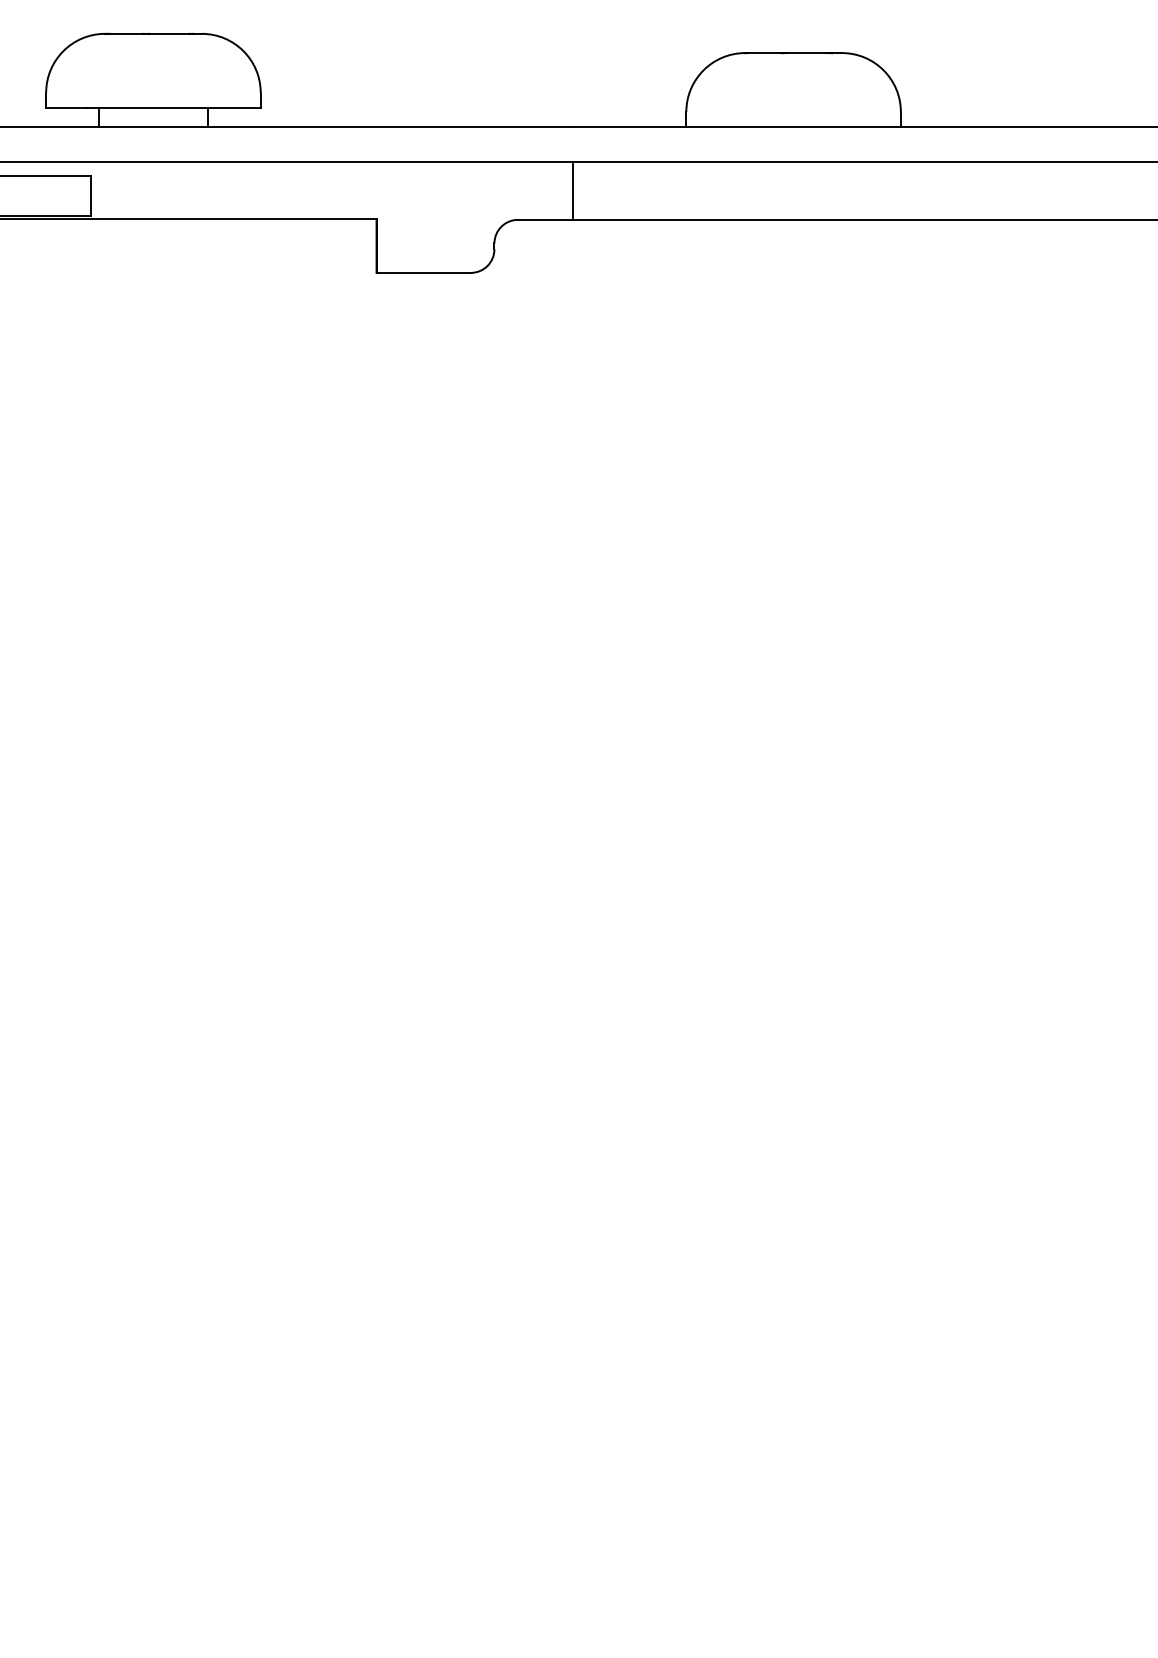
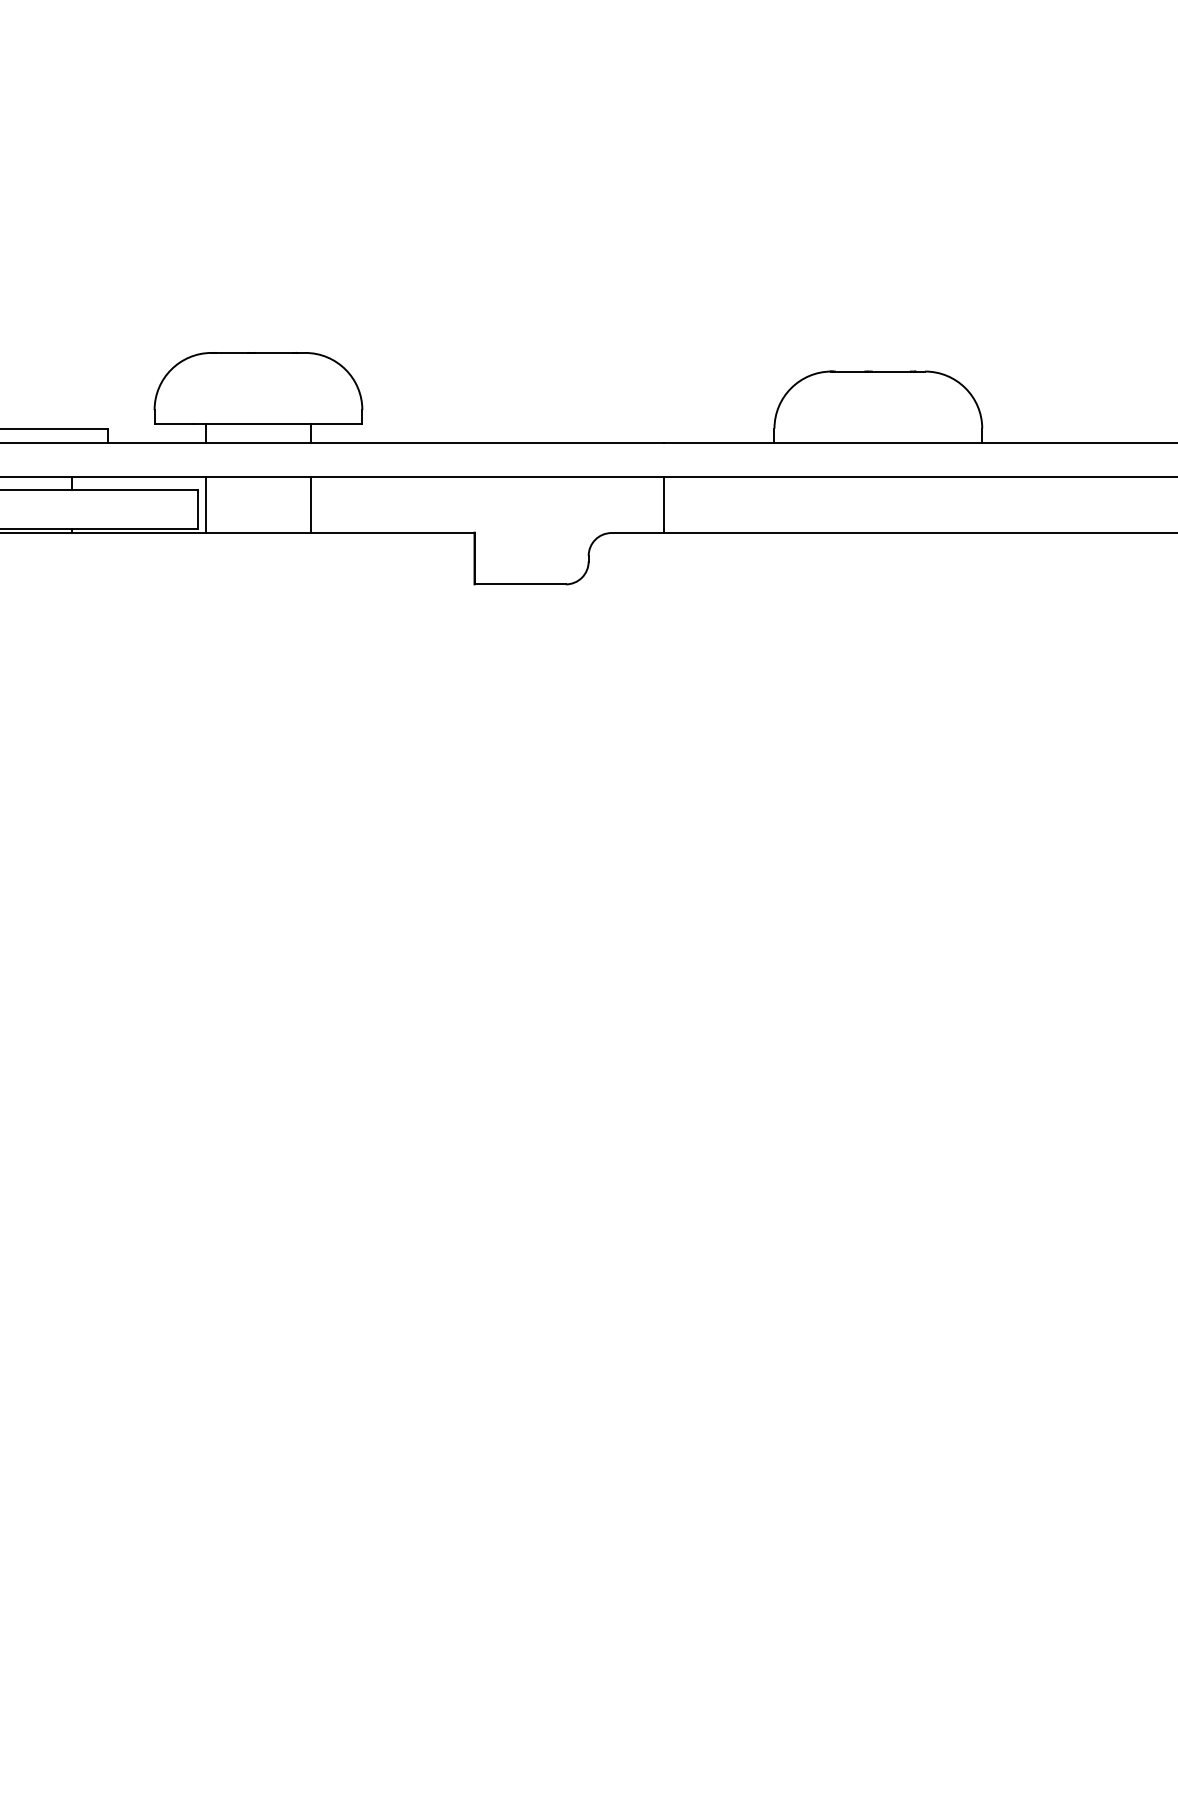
line: (98, 190) -> (205, 504), added
line: (208, 190) -> (311, 504), added

